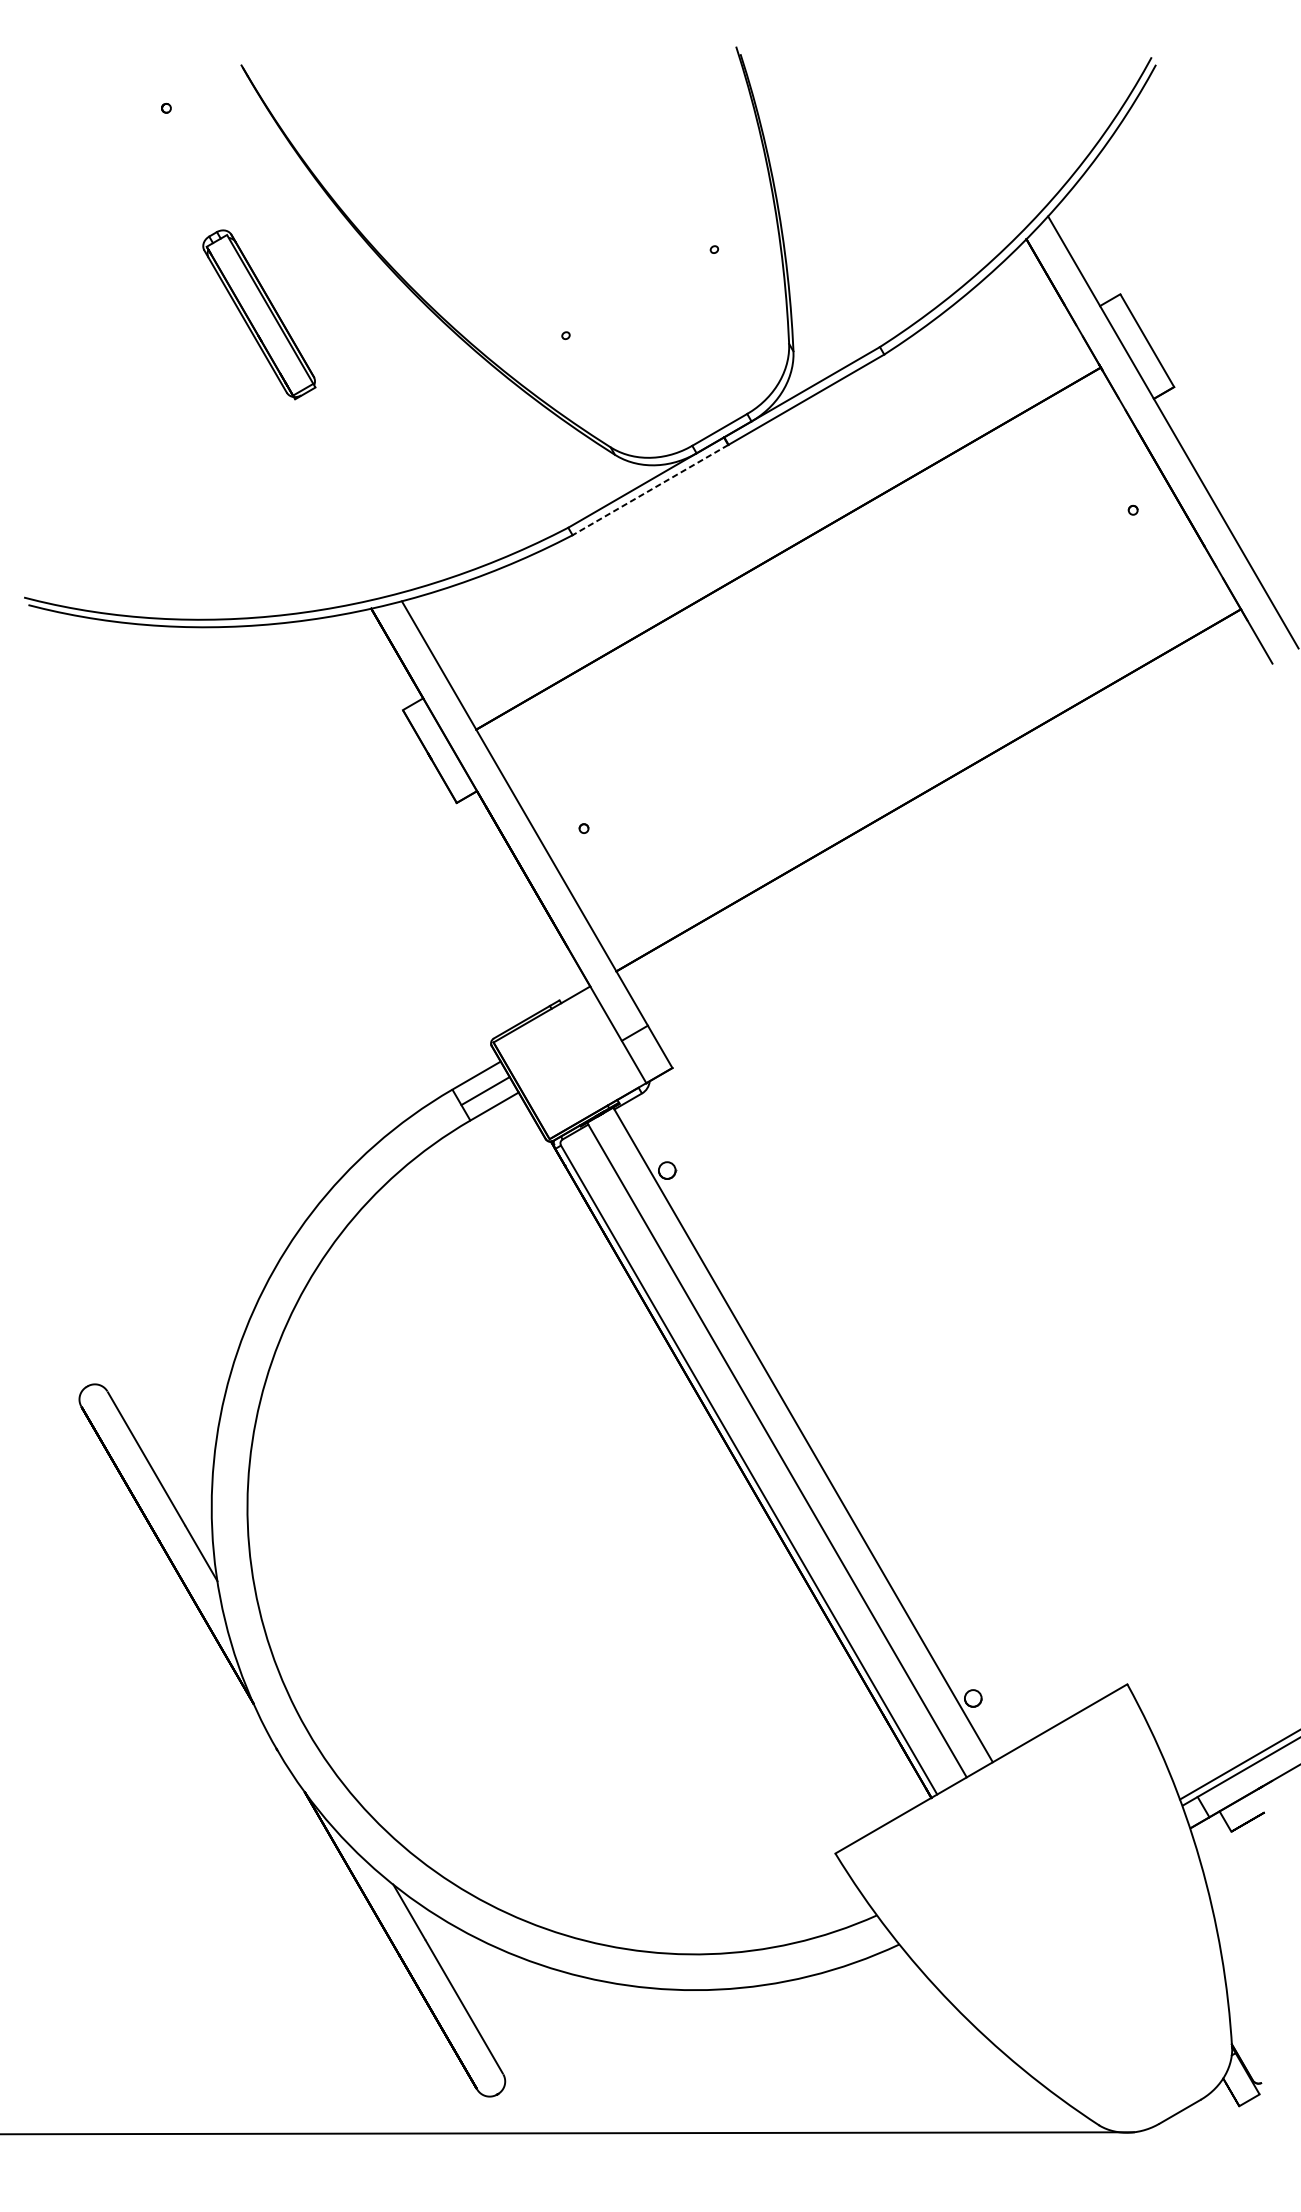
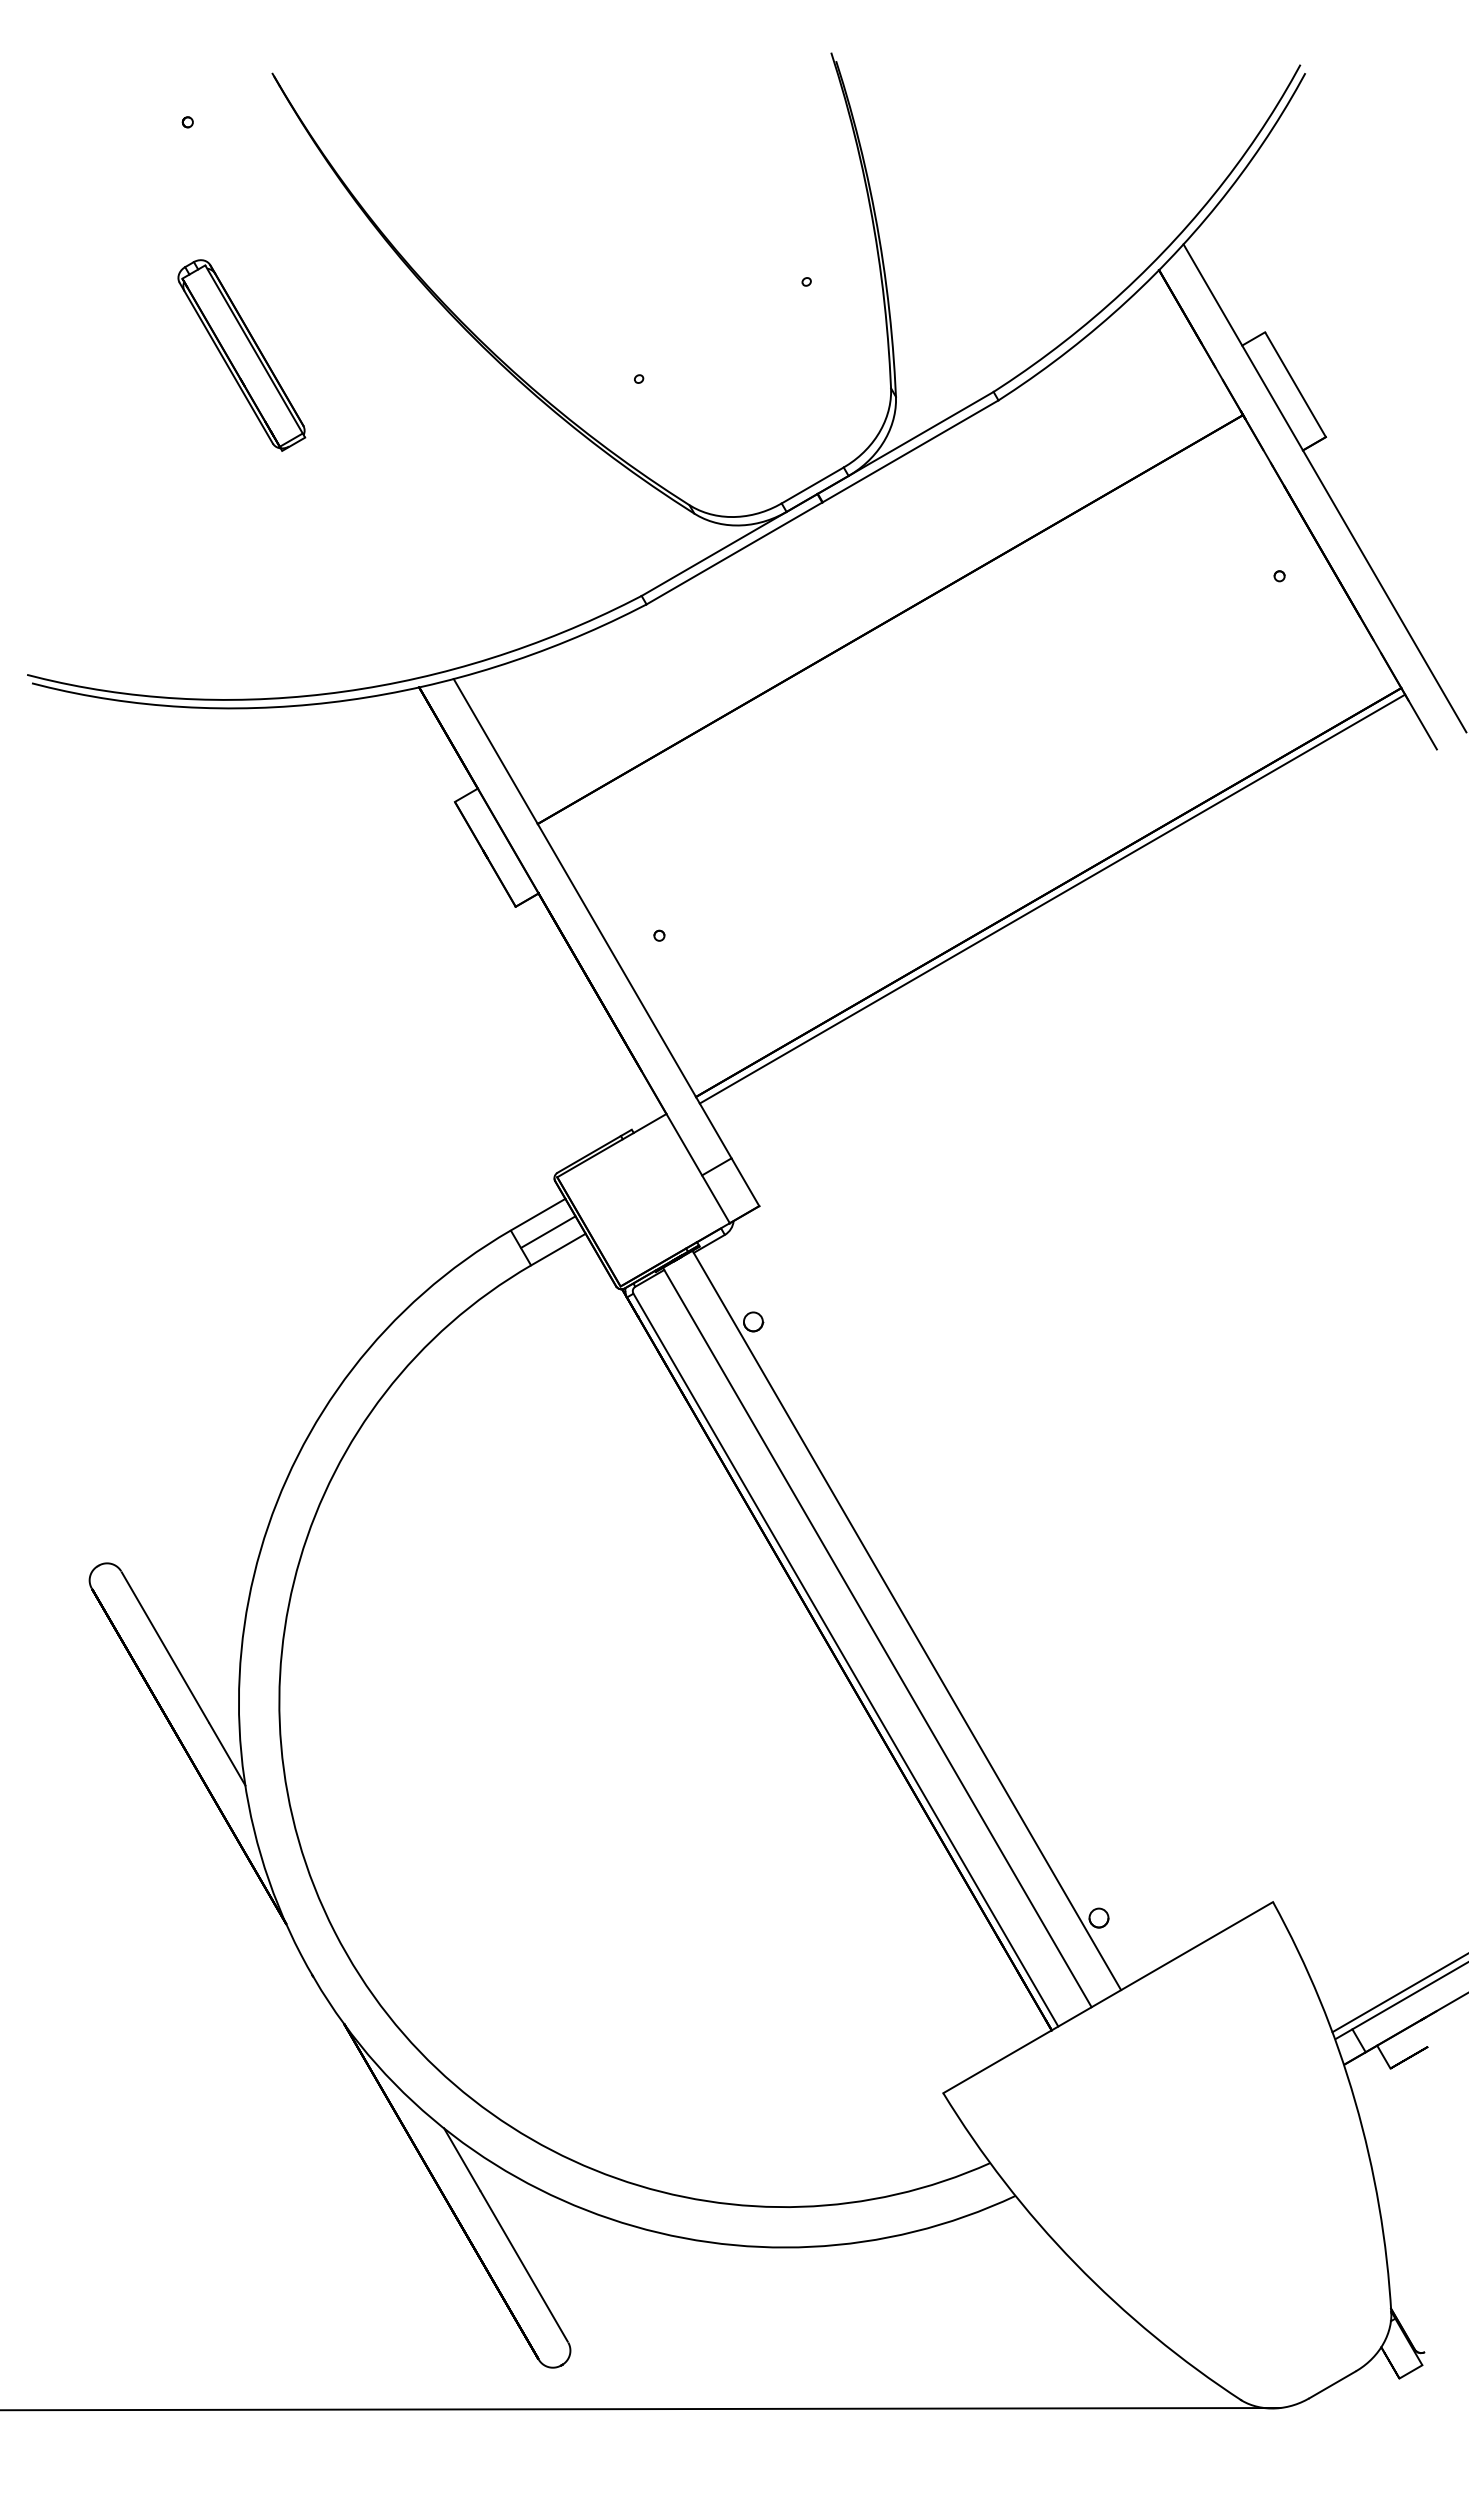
part: (259, 314) -> (241, 355), moved
line: (650, 490) -> (734, 553), dashed -> solid
line: (932, 795) -> (1052, 898), added

